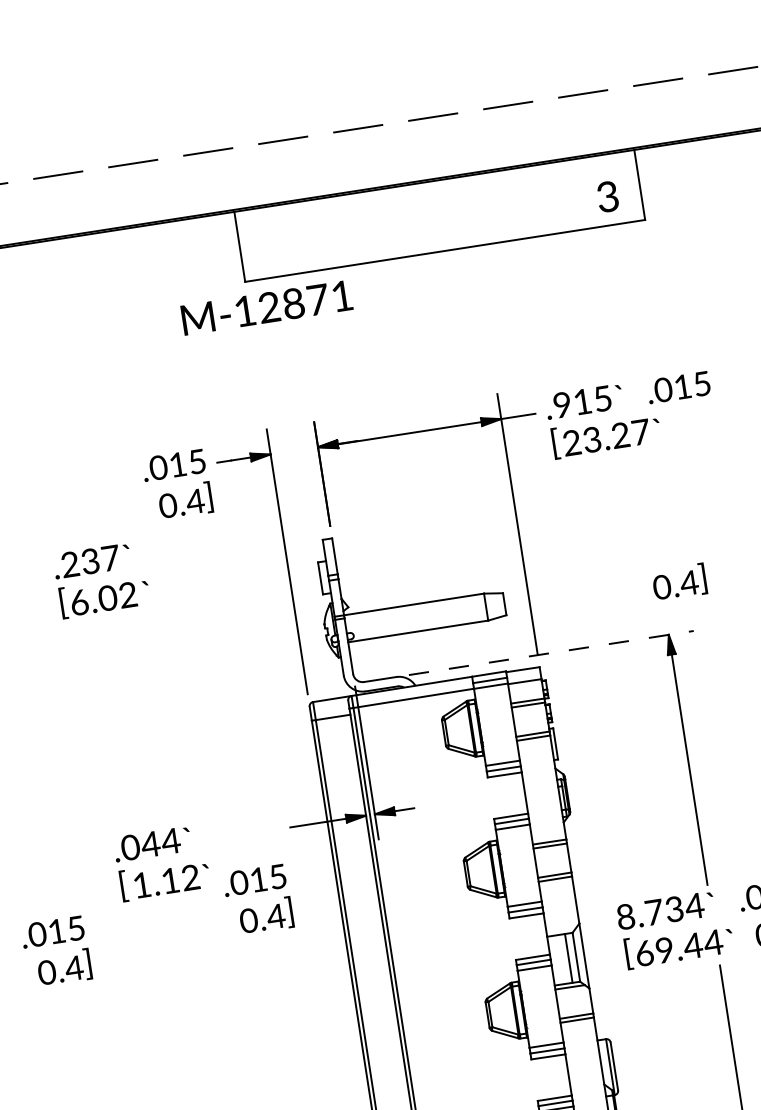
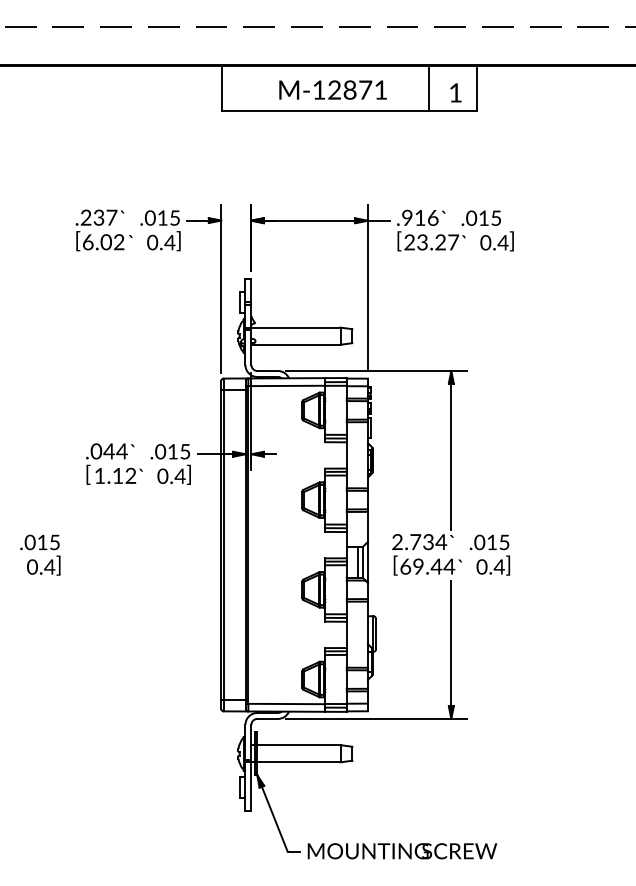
line: (564, 196) -> (428, 88), added
text: (607, 196) -> (455, 92), 3 -> 1
text: (265, 307) -> (332, 89), moved
text: (603, 397) -> (433, 217), .915 -> .916
text: (100, 580) -> (103, 230), moved
text: (678, 582) -> (496, 241), moved
line: (551, 653) -> (376, 371), dashed -> solid
text: (258, 900) -> (170, 464), moved
text: (625, 917) -> (397, 542), 8.734 -> 2.734
text: (56, 950) -> (40, 554), moved

